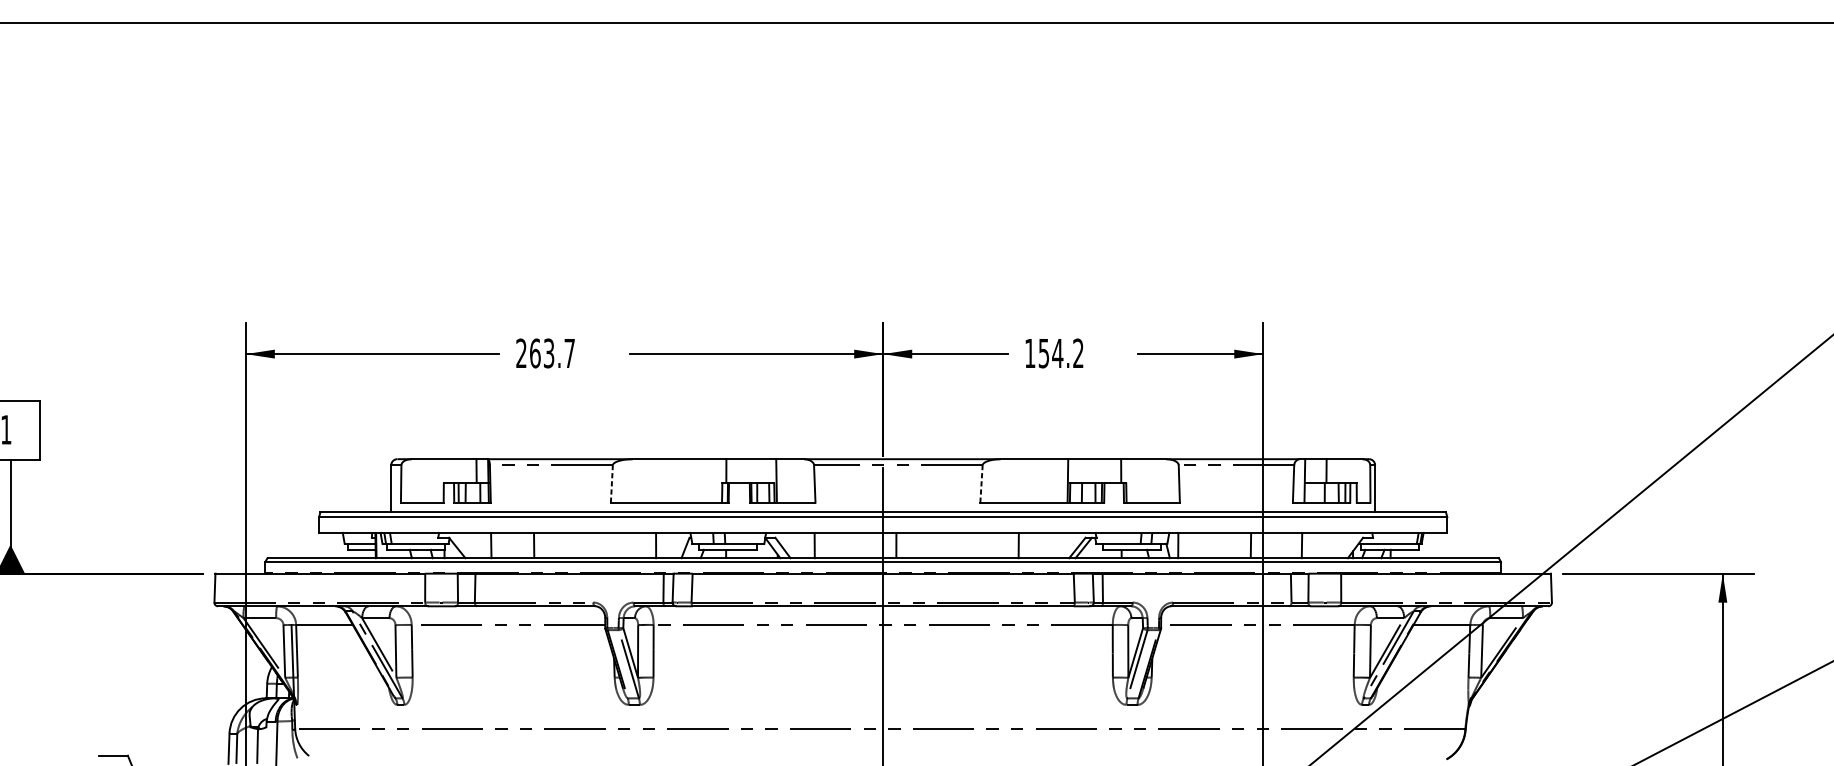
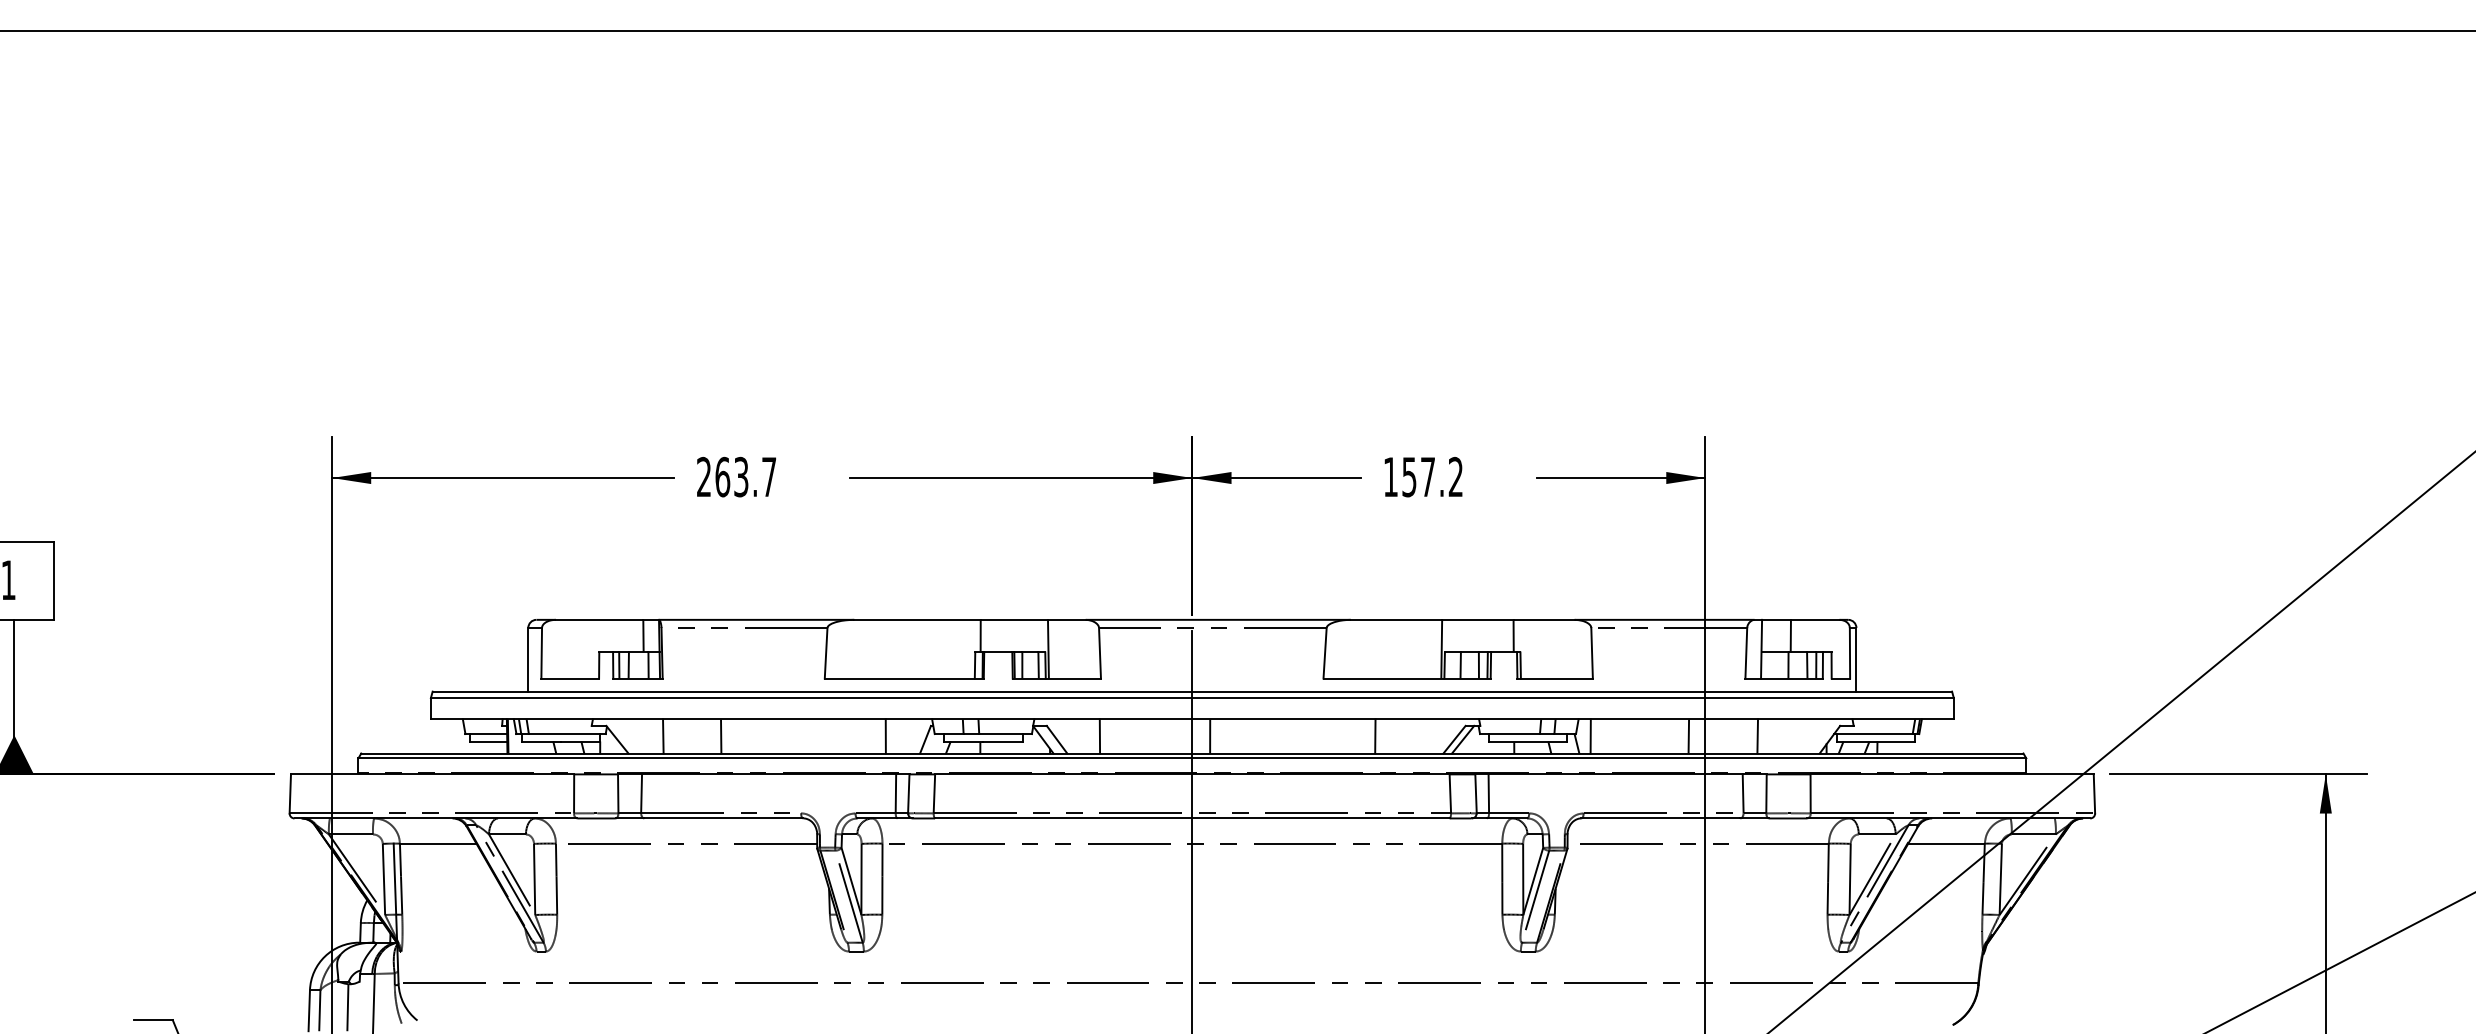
text: (1057, 352) -> (1427, 476), 154.2 -> 157.2
line: (612, 483) -> (826, 652), dashed -> solid
line: (981, 483) -> (1325, 652), dashed -> solid

